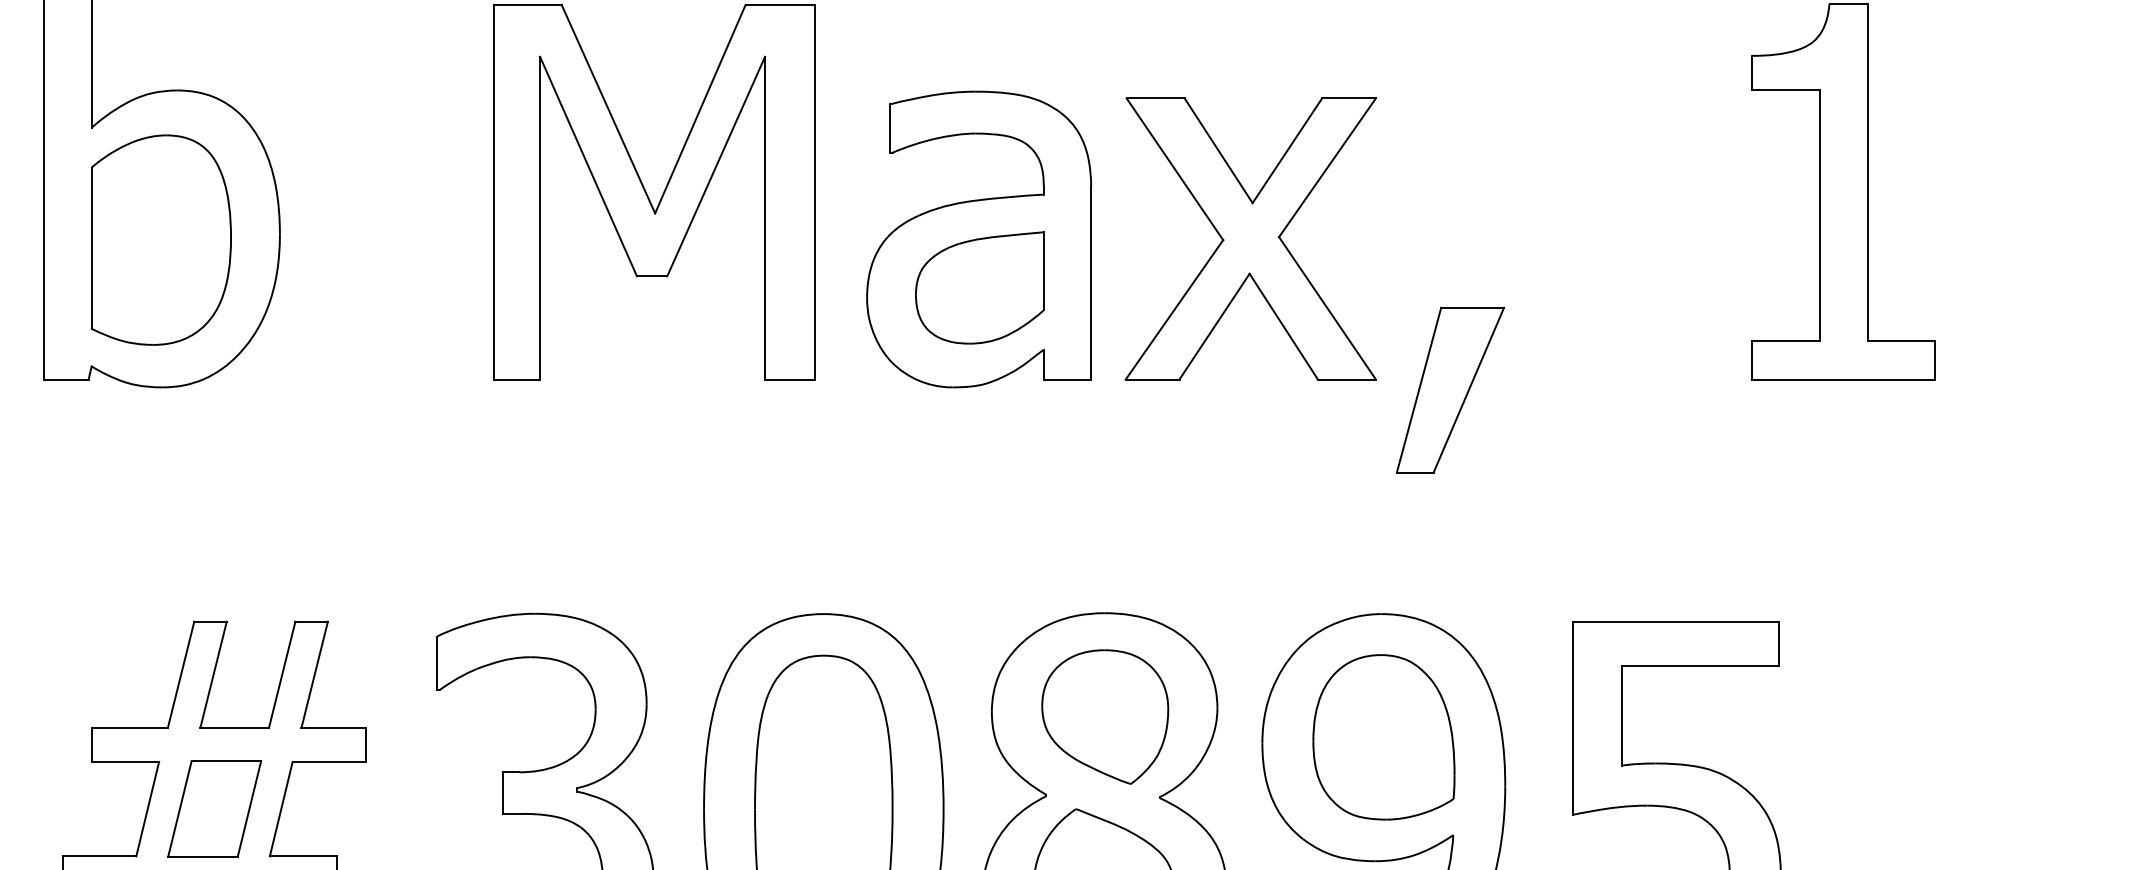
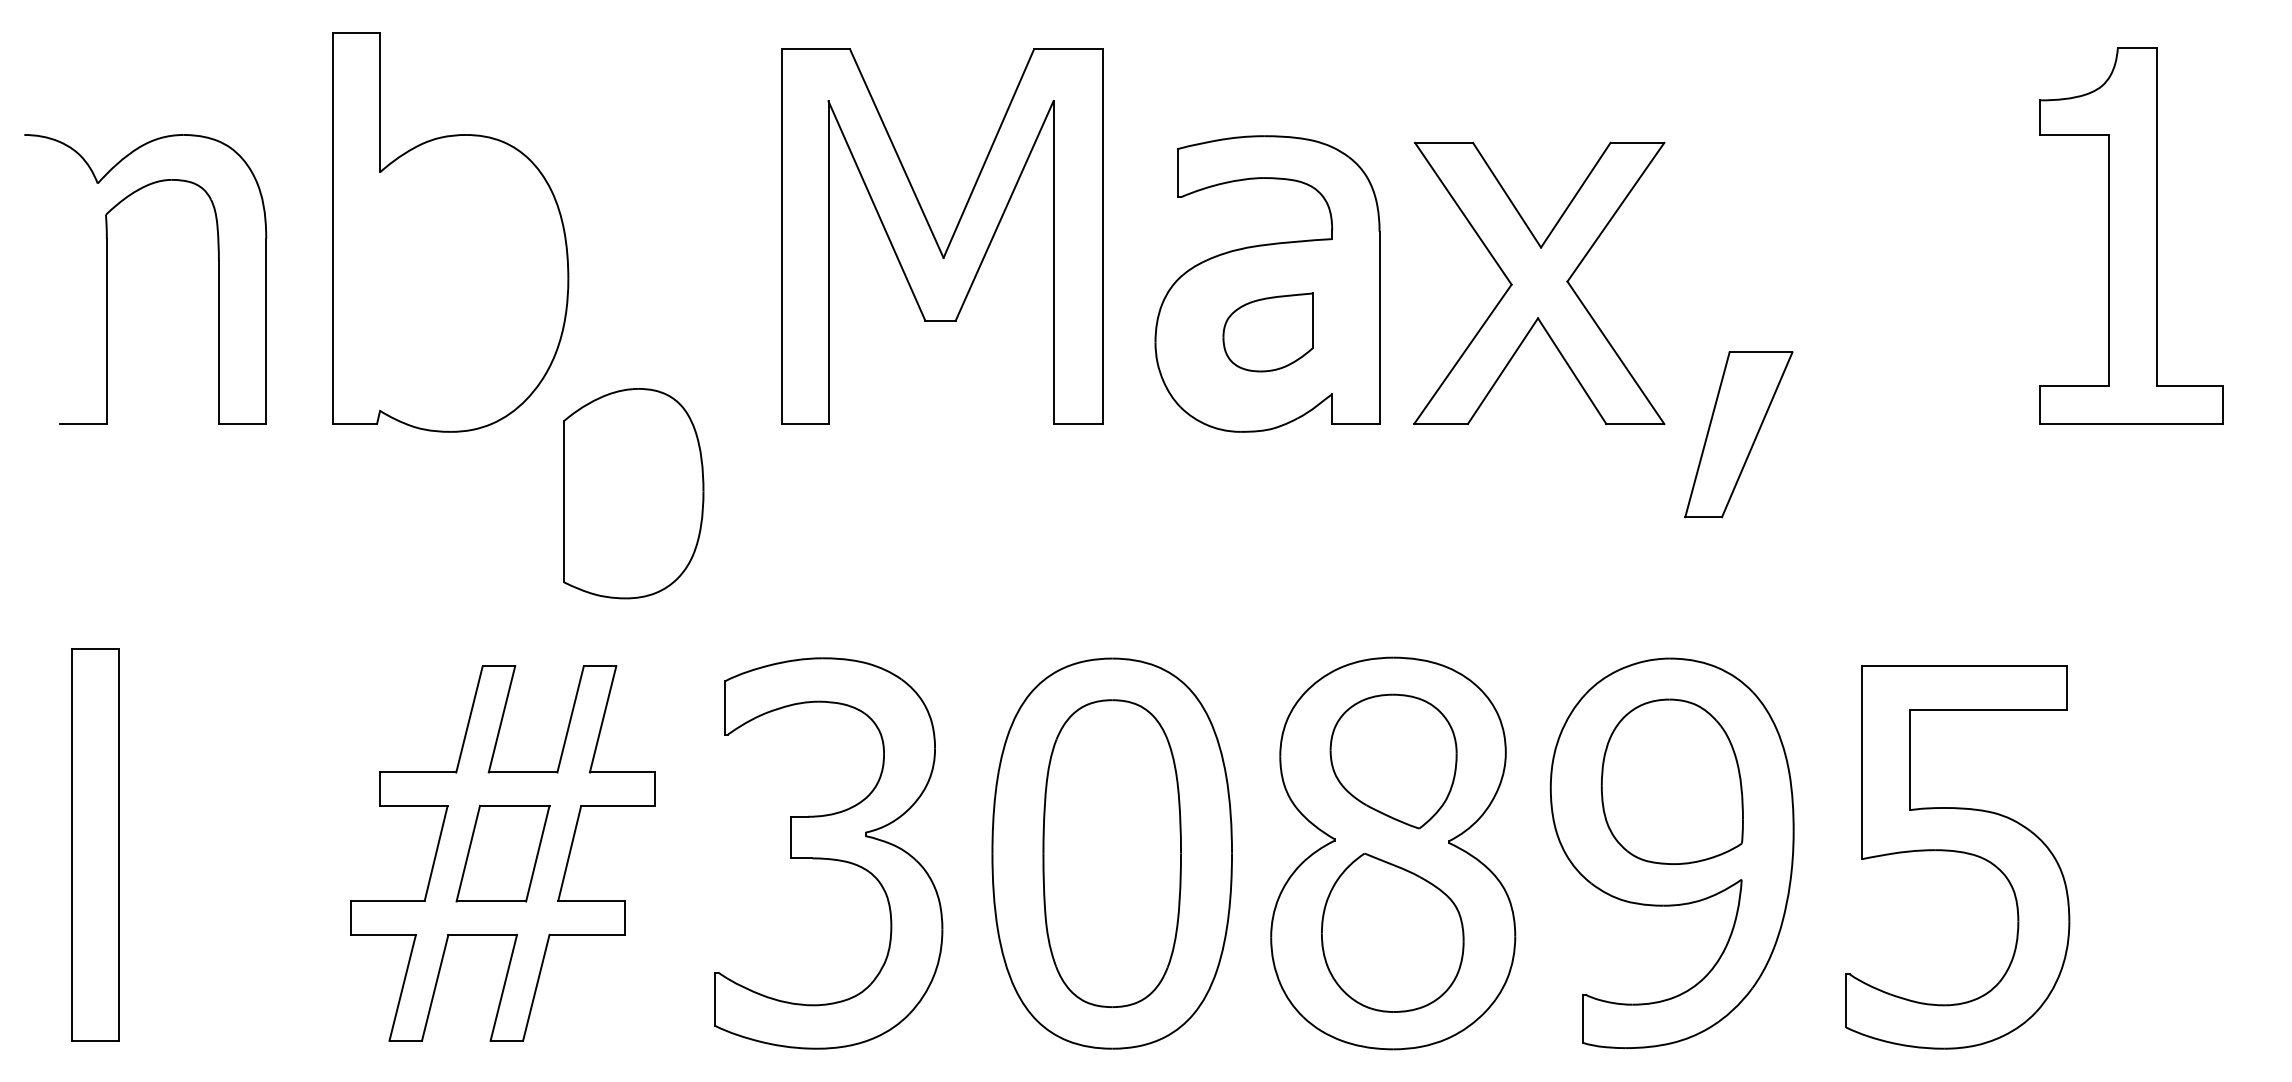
part: (161, 240) -> (633, 493), moved
part: (979, 288) -> (1267, 332), size x0.7

